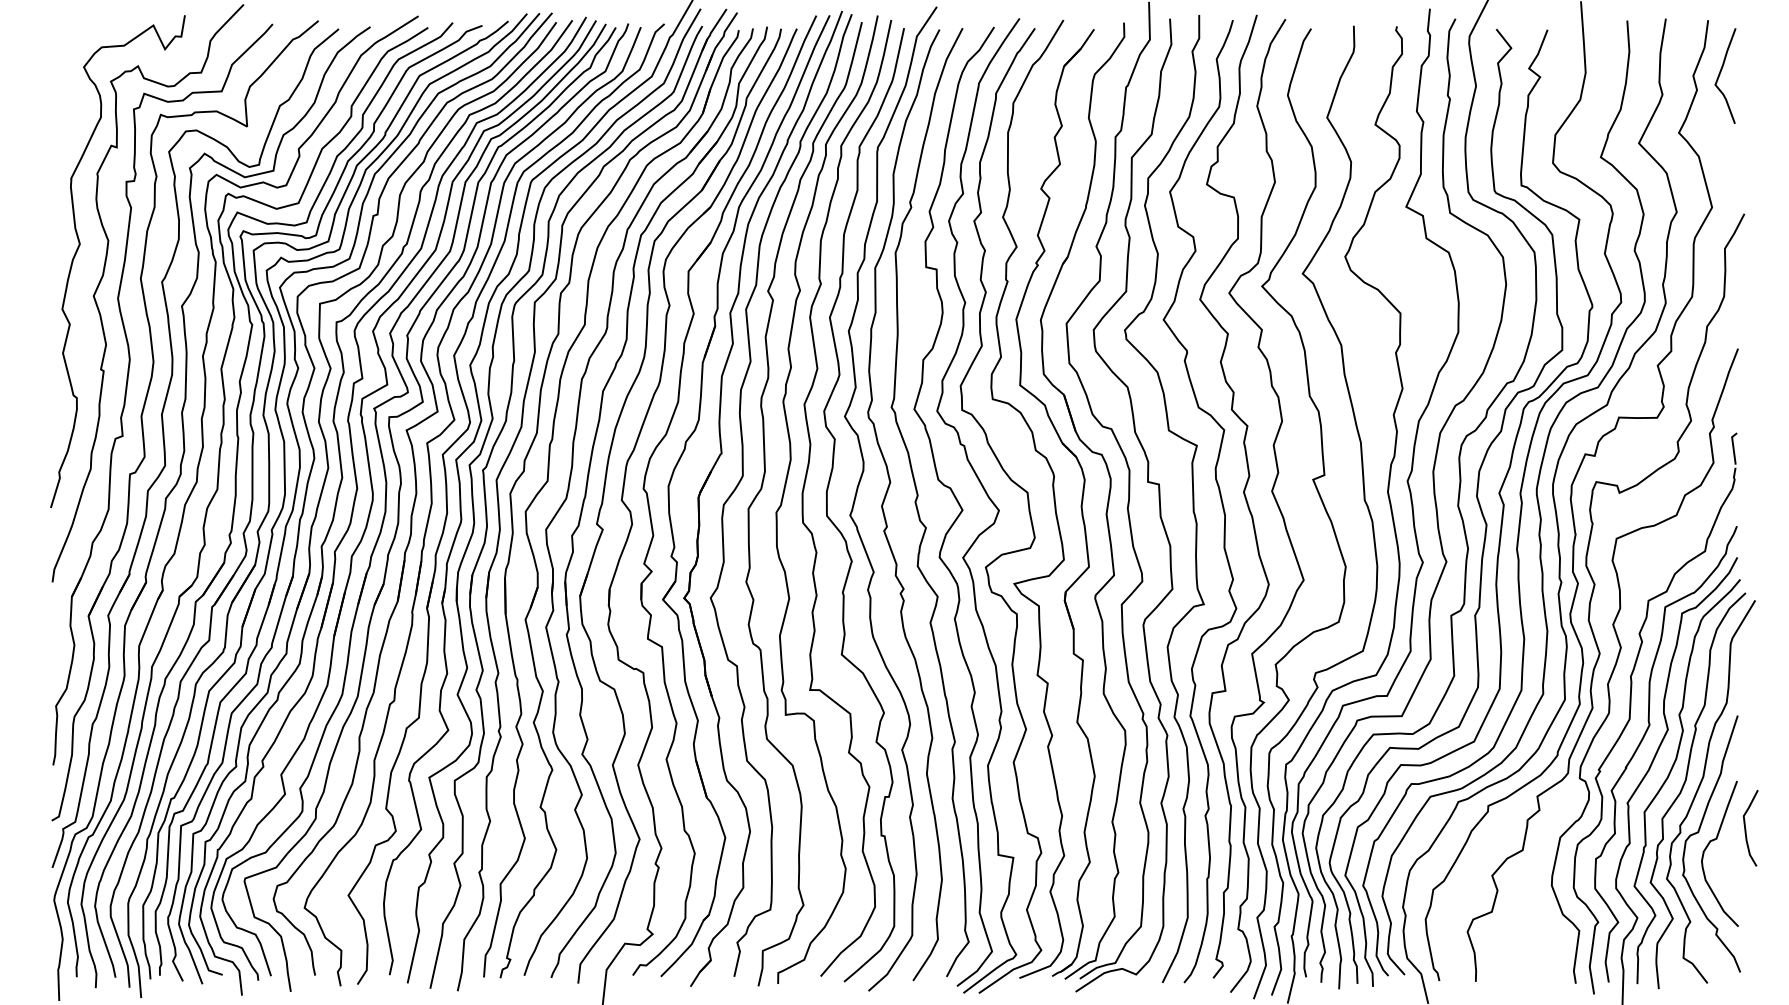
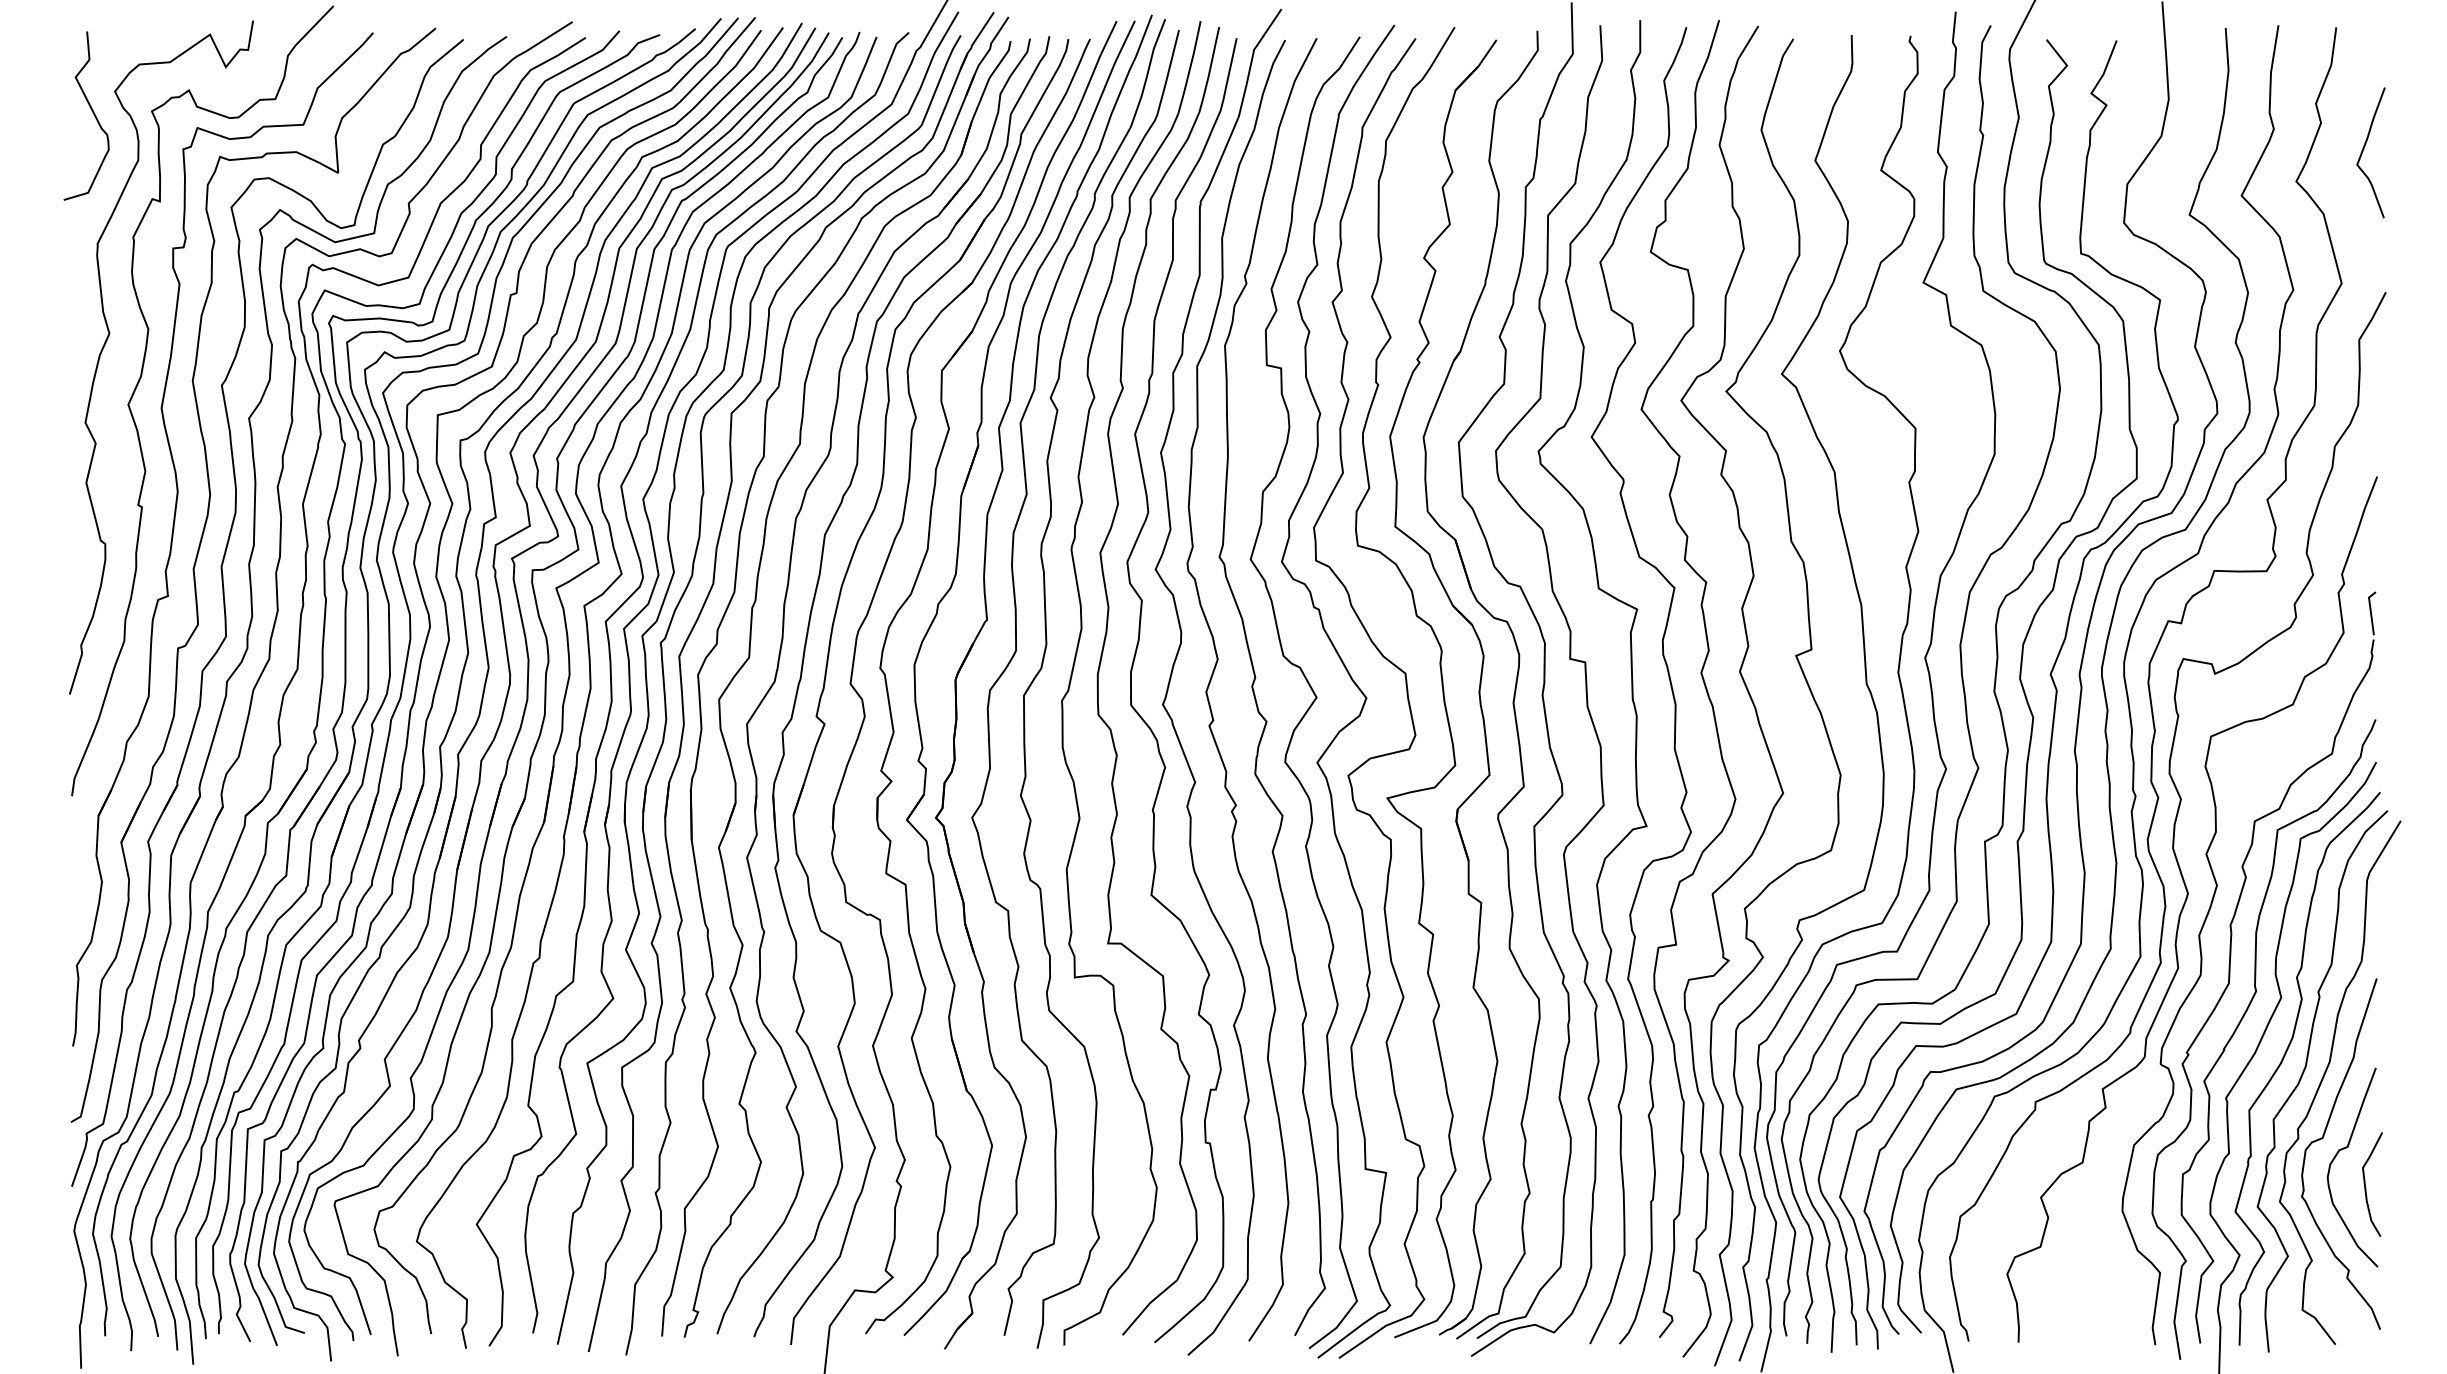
curve: (1720, 73) -> (2364, 149), moved
curve: (67, 82) -> (92, 112), added
curve: (1746, 830) -> (2366, 1187), moved

